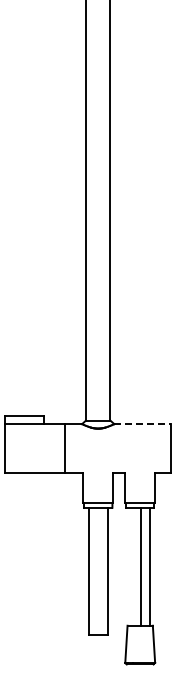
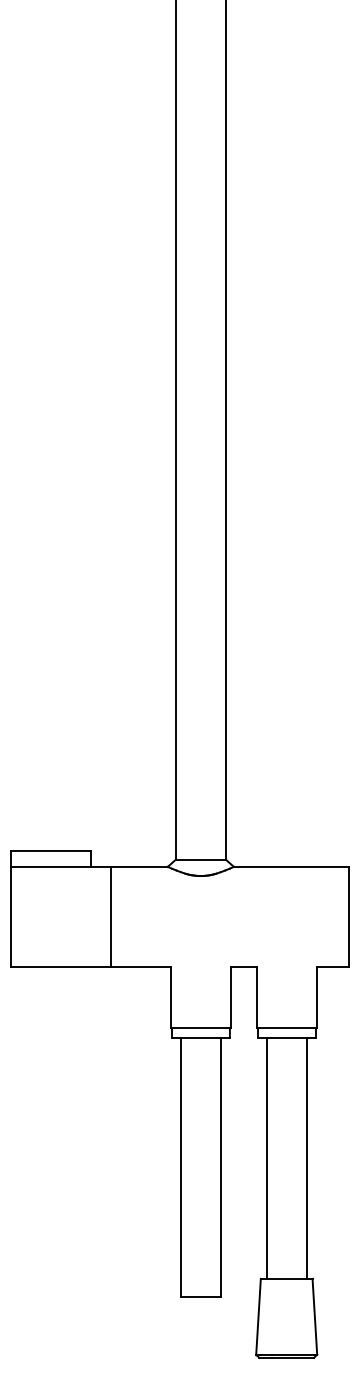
line: (142, 424) -> (291, 867), dashed -> solid
line: (65, 448) -> (111, 916), moved
line: (140, 566) -> (266, 1157), moved

